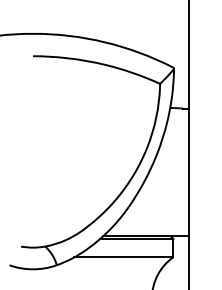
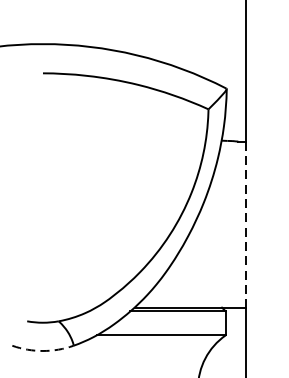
line: (188, 172) -> (245, 224), solid -> dashed
arc: (33, 269) -> (43, 351), solid -> dashed

